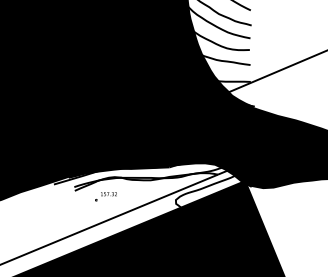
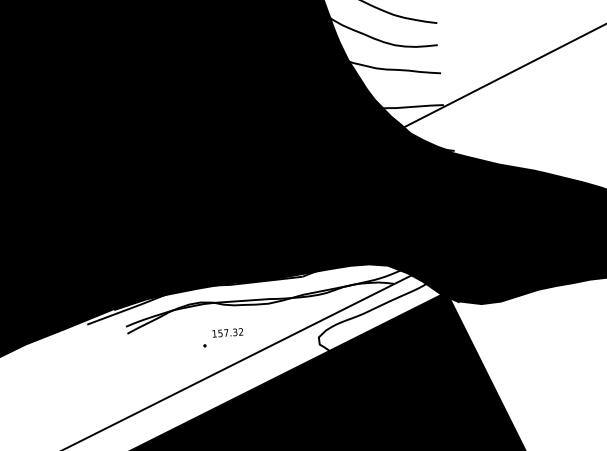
part: (105, 196) -> (221, 337), moved

